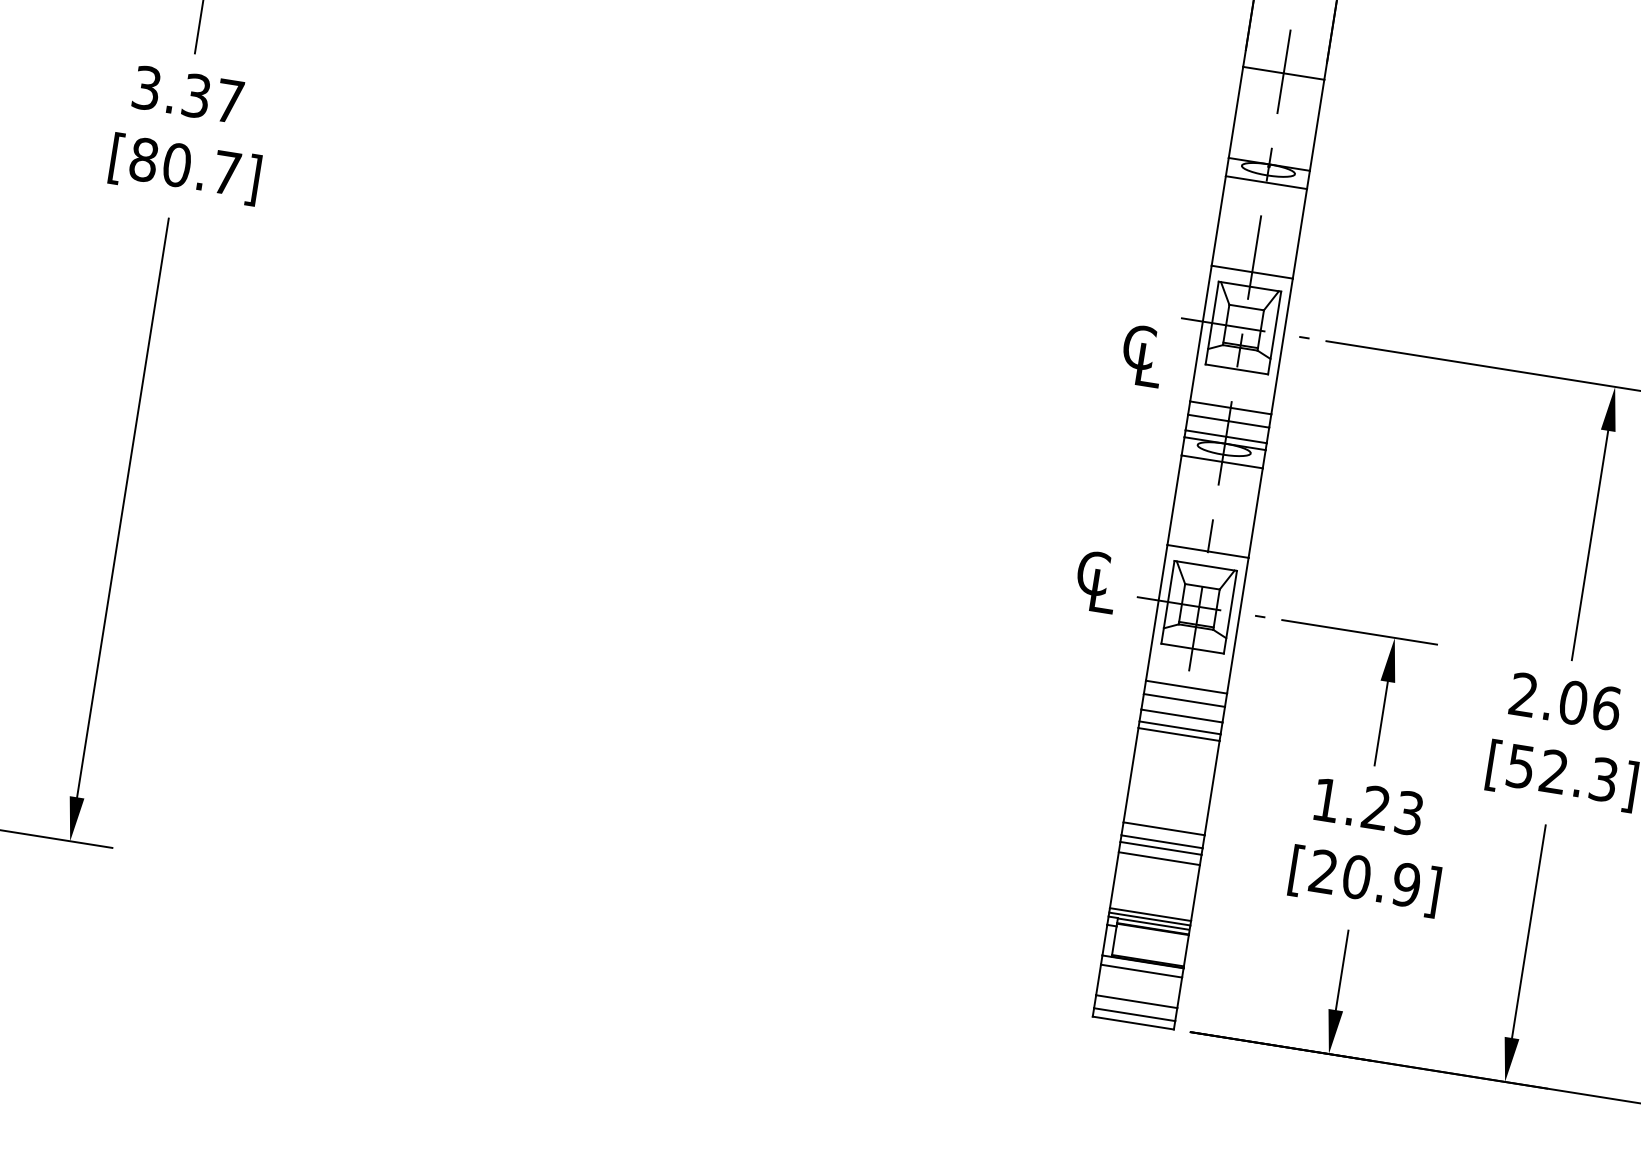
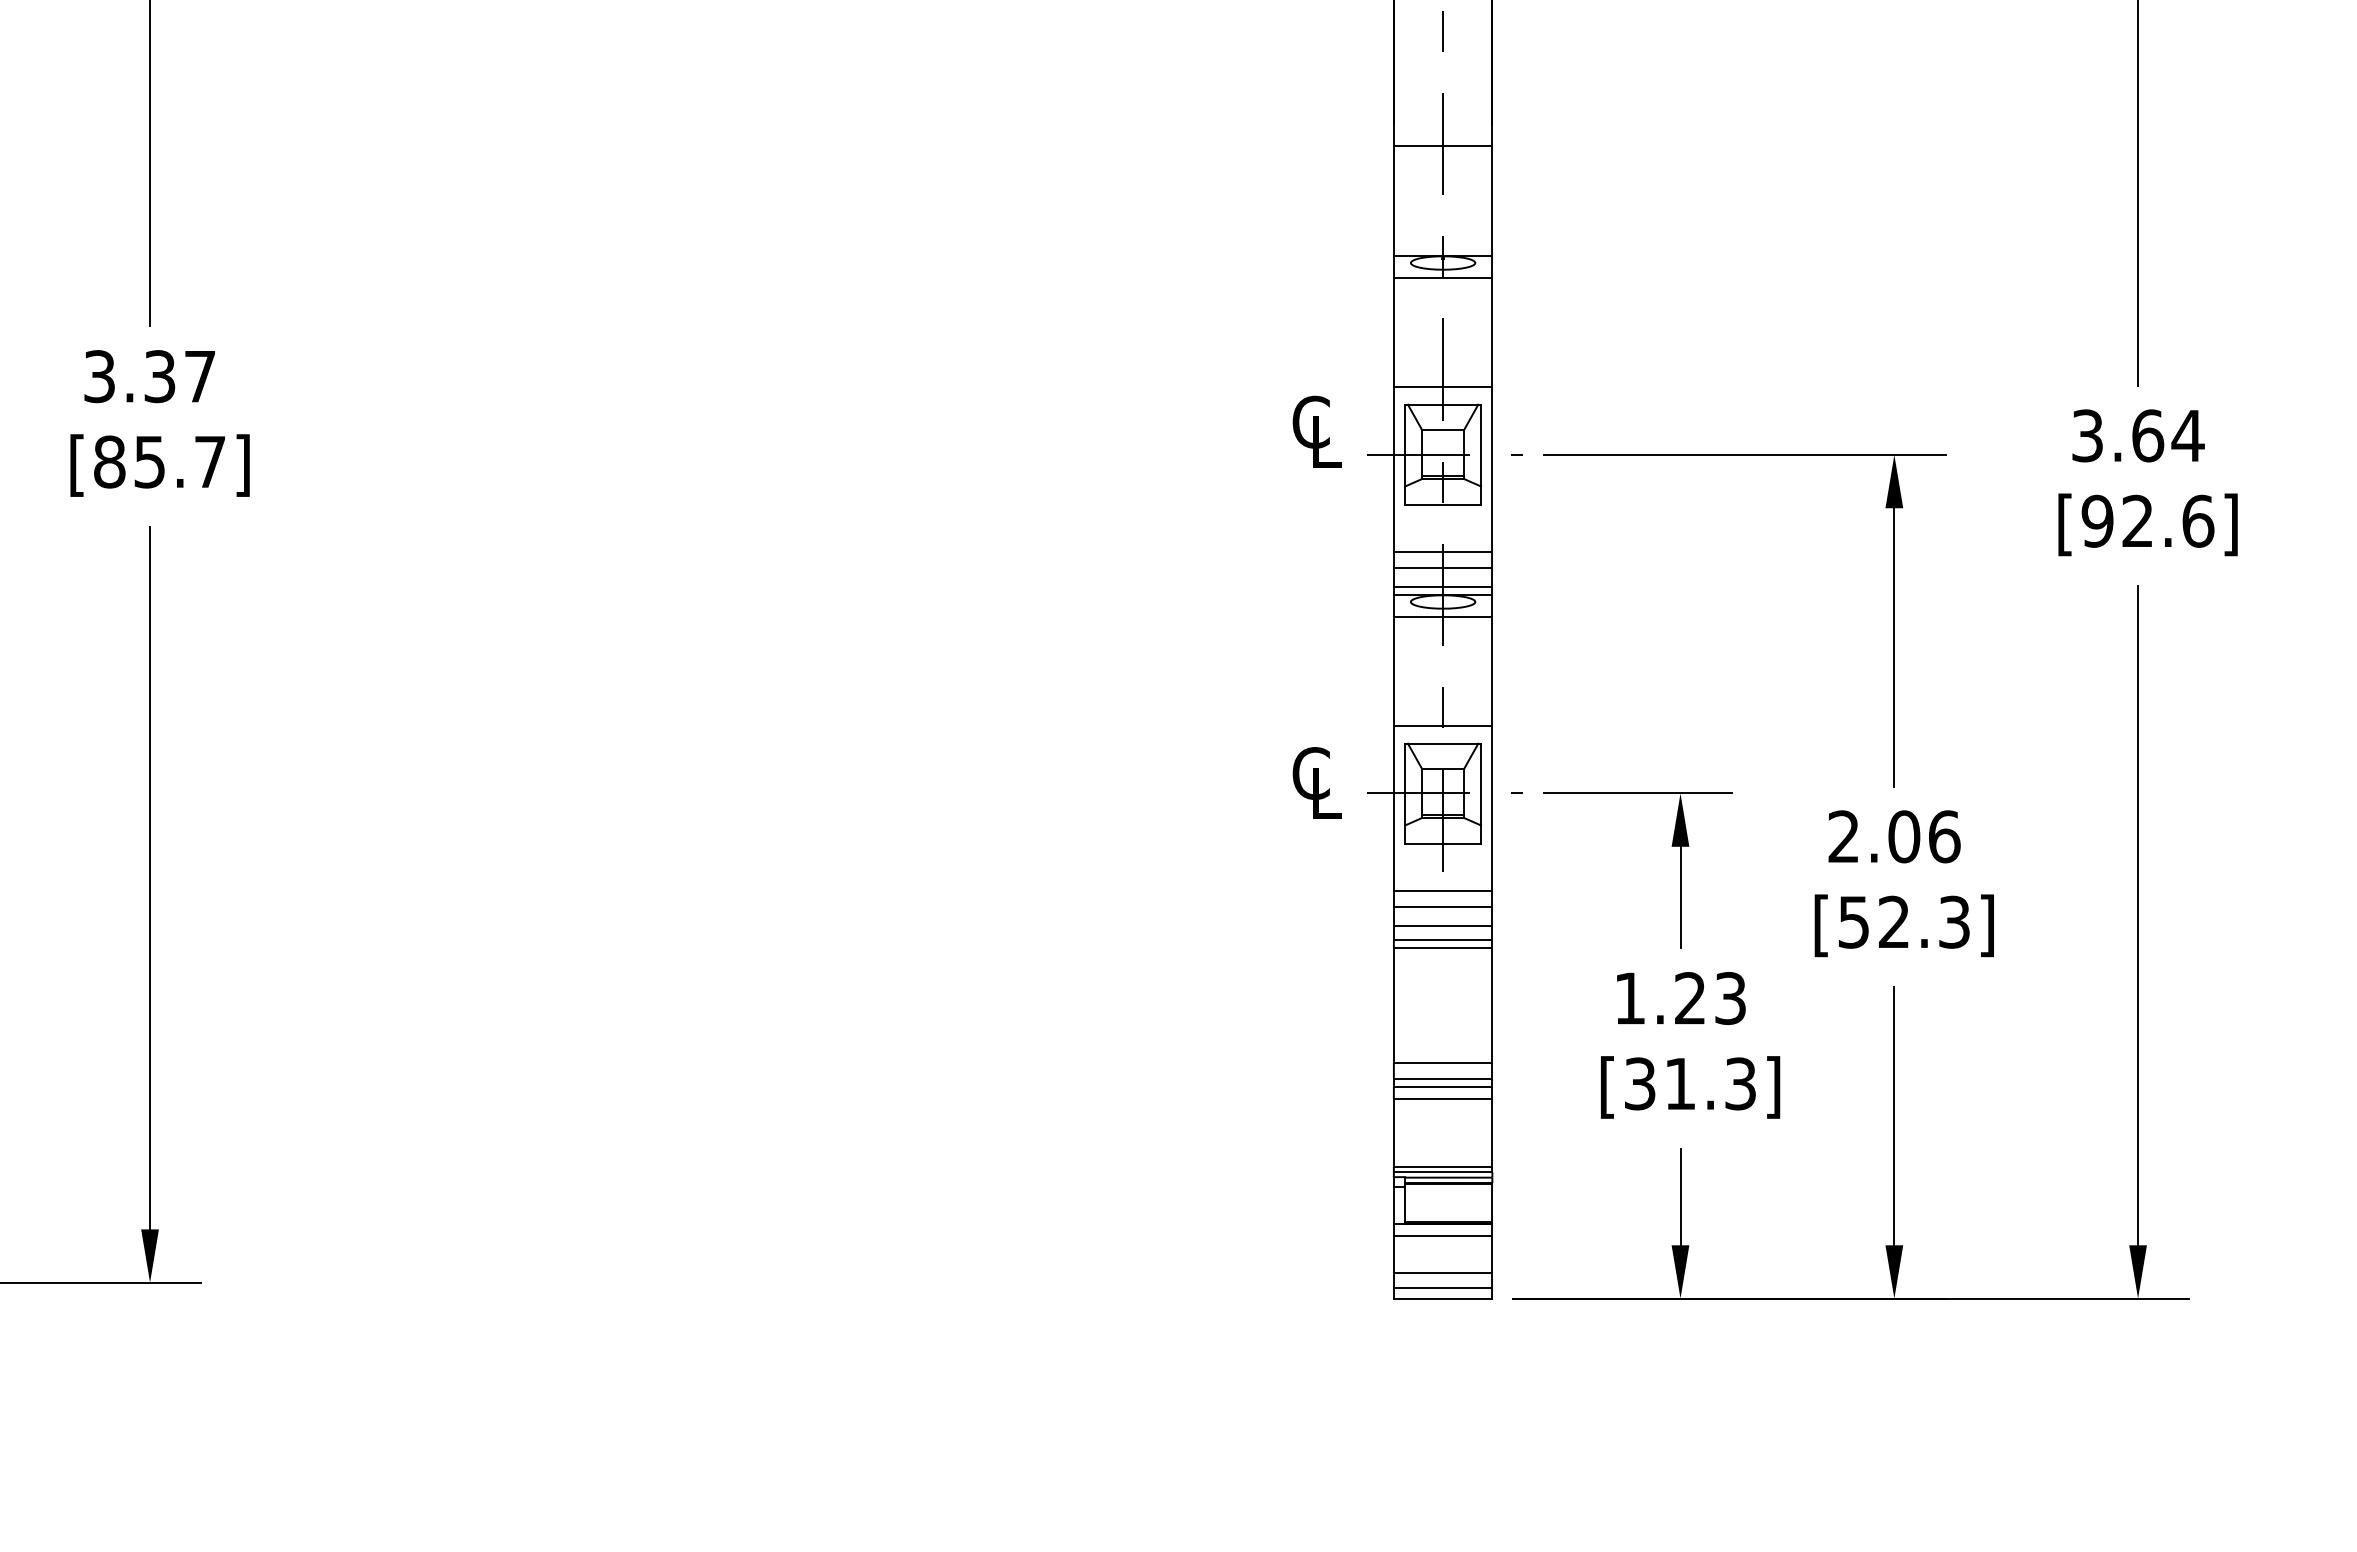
text: (176, 164) -> (149, 461), [80.7] -> [85.7]
text: (1142, 355) -> (1316, 431), moved
text: (1365, 878) -> (1690, 1083), [20.9] -> [31.3]

